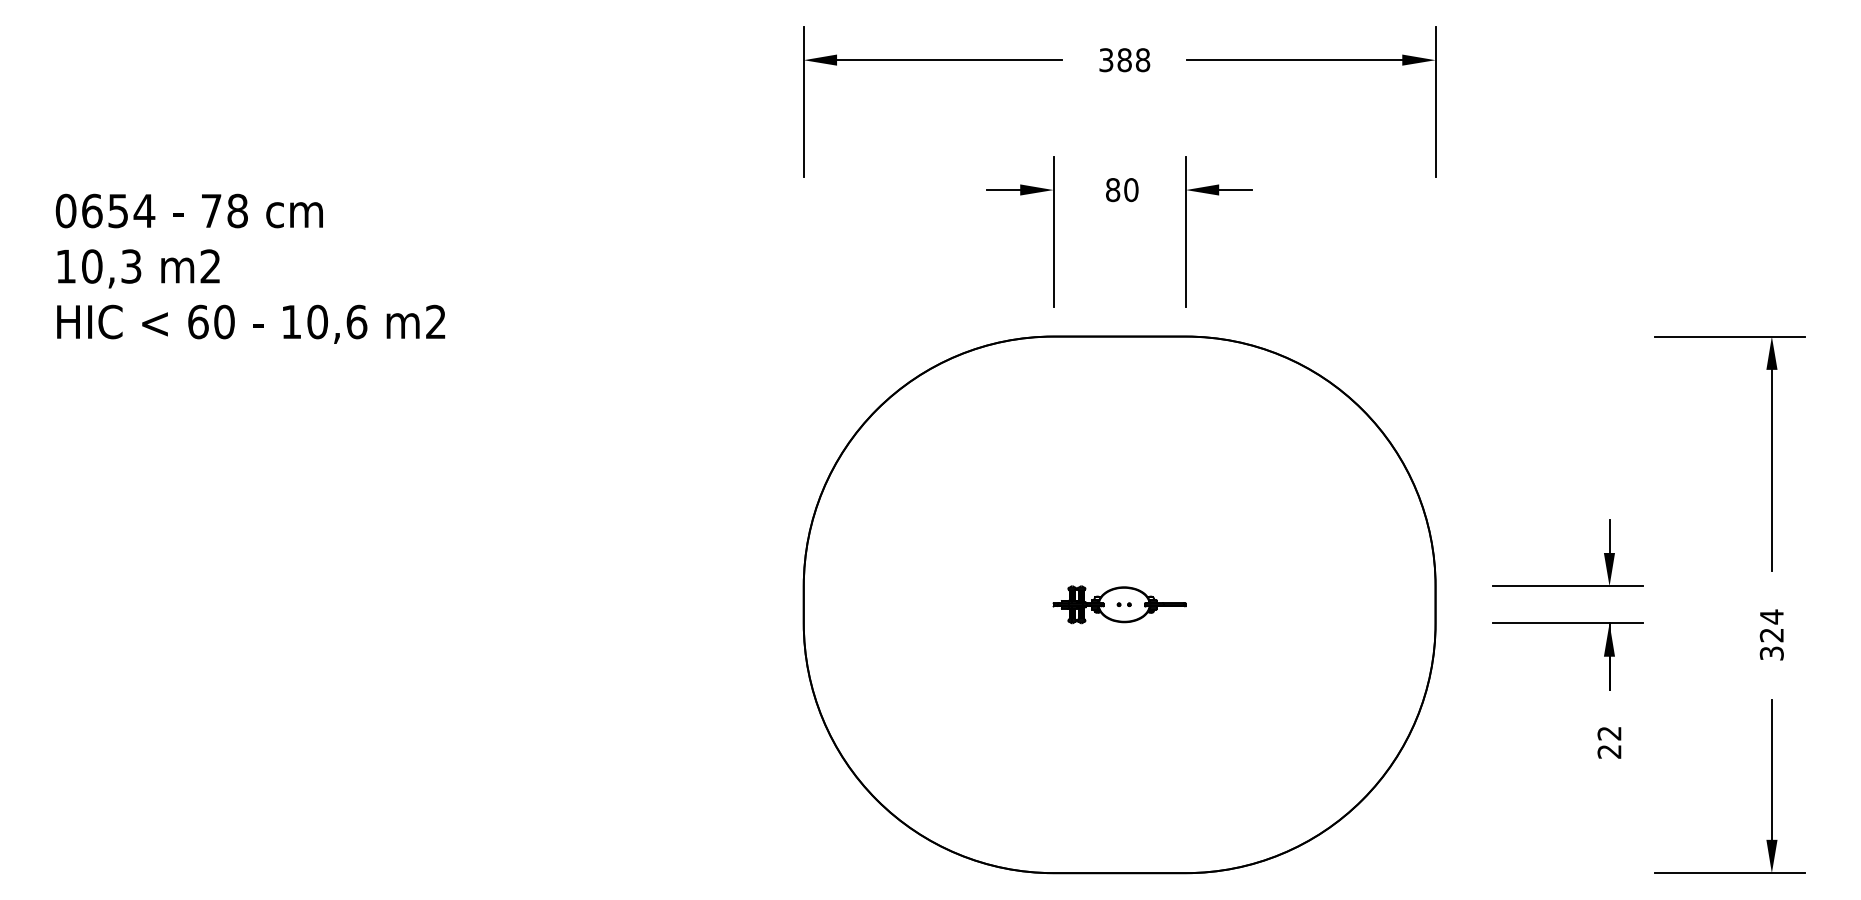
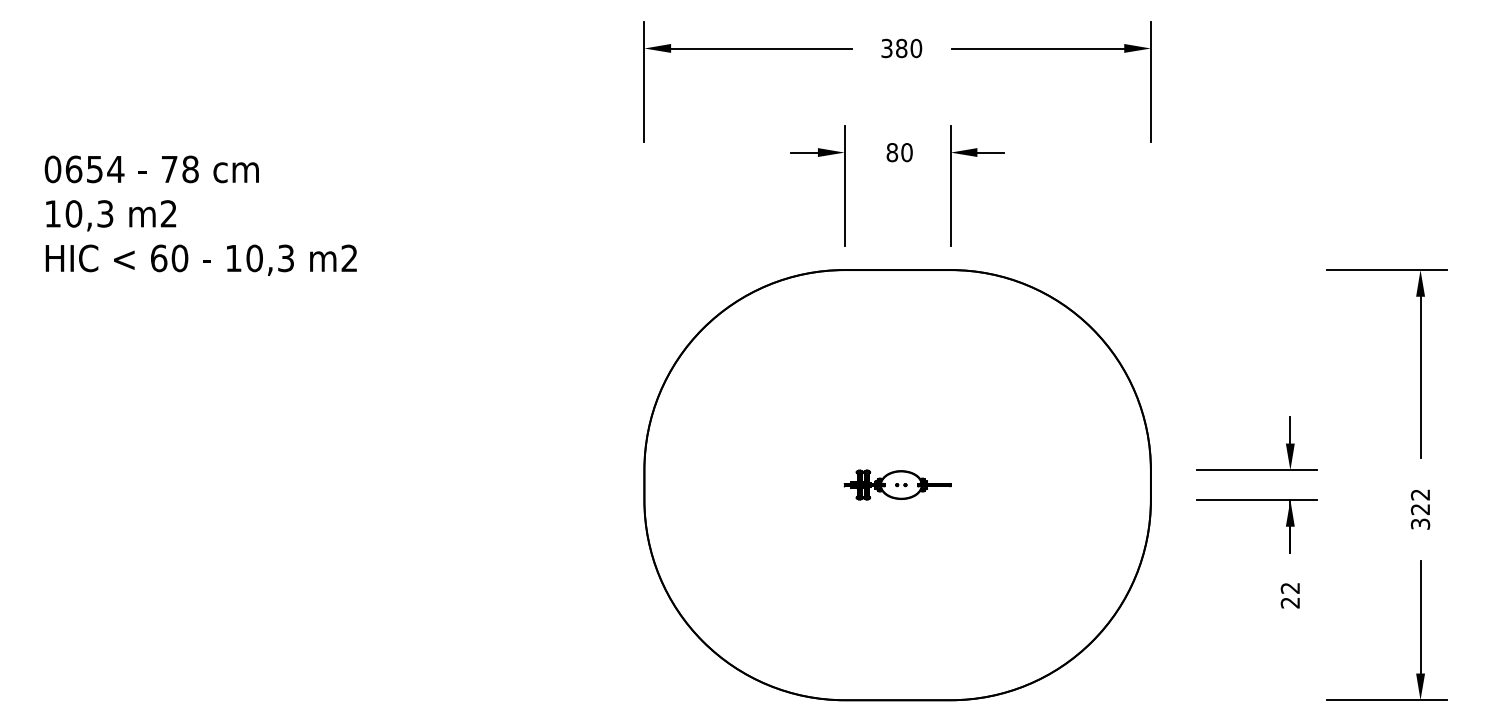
text: (1142, 59) -> (915, 47), 388 -> 380
text: (356, 321) -> (285, 257), 10,6 -> 10,3
text: (1771, 616) -> (1420, 494), 324 -> 322

